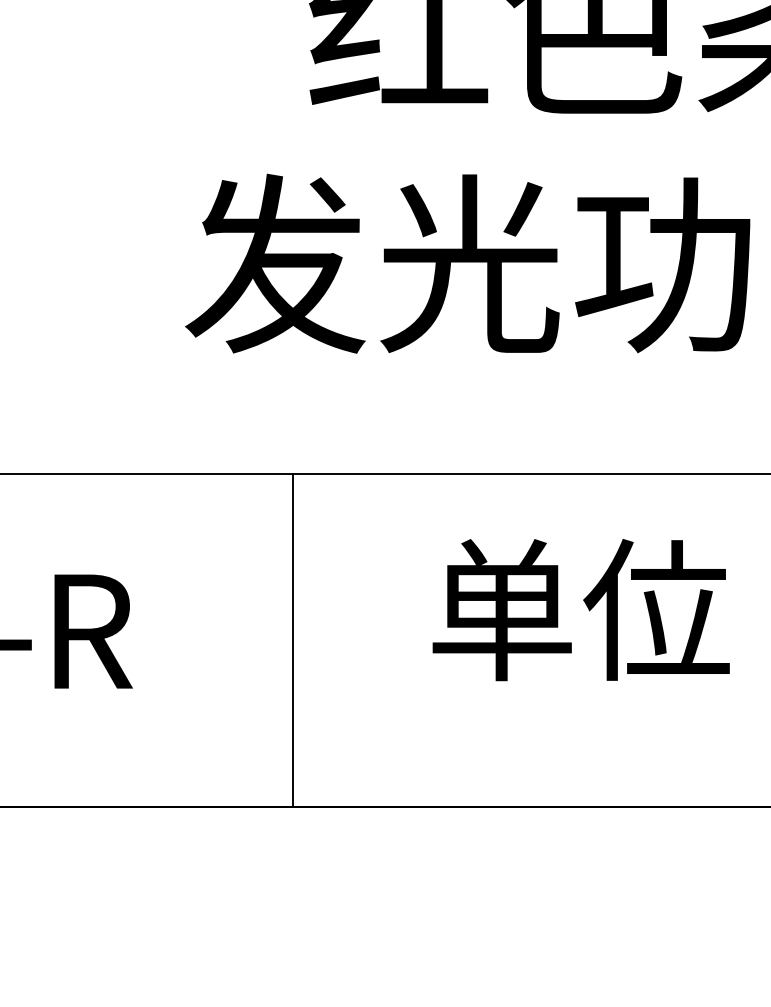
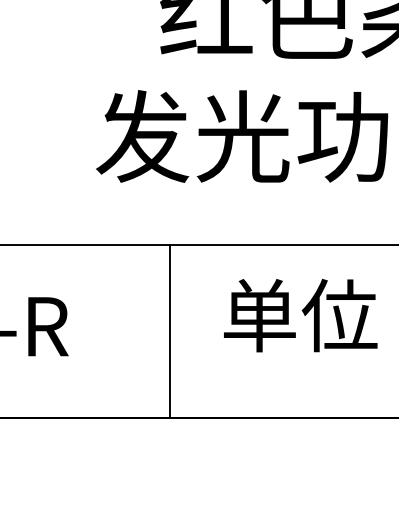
line: (292, 640) -> (169, 331), moved

